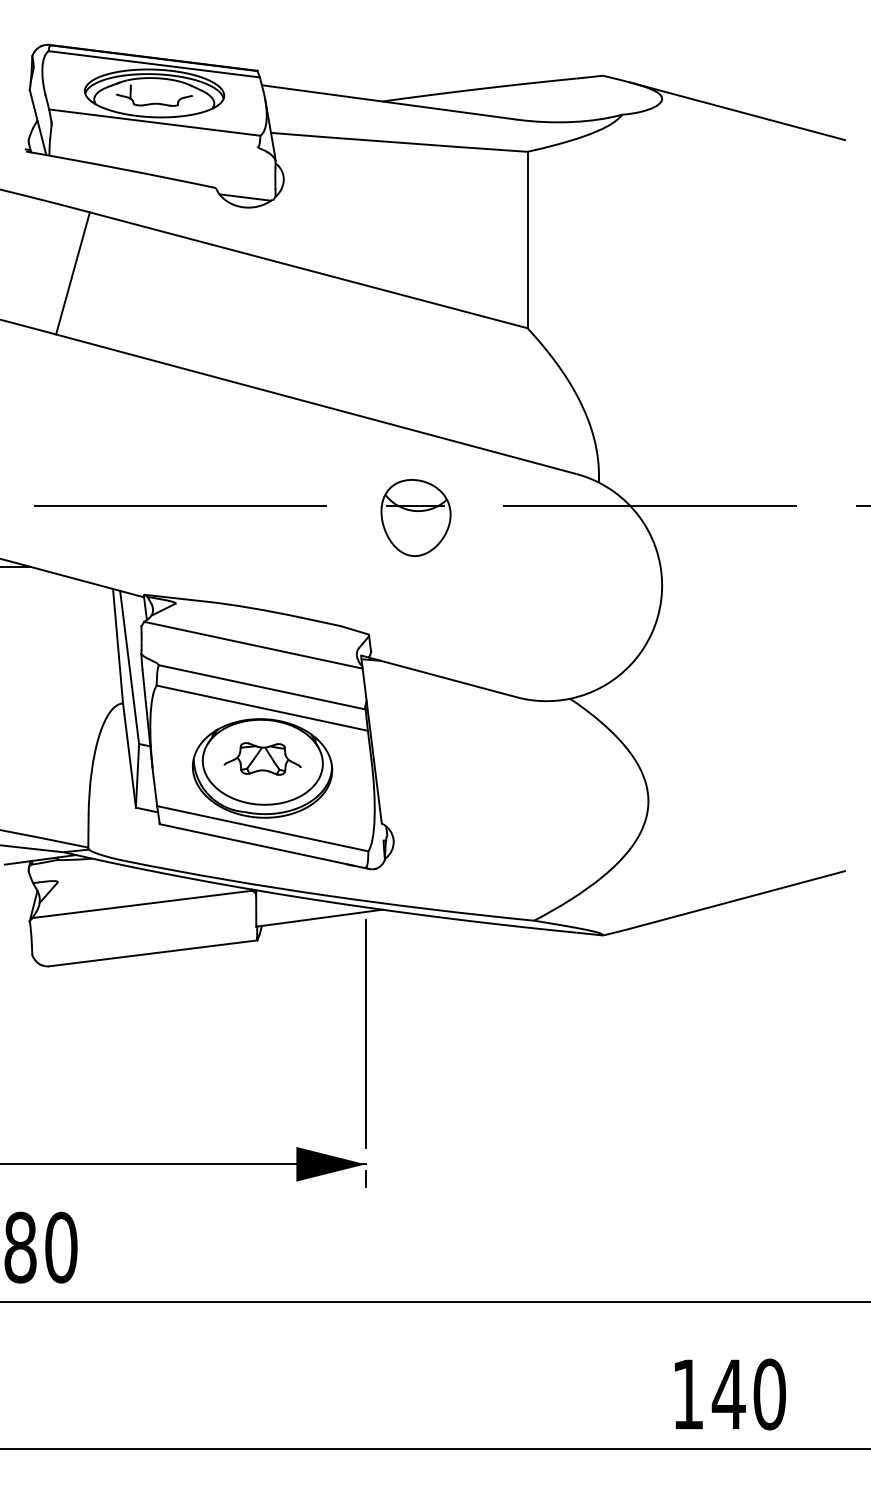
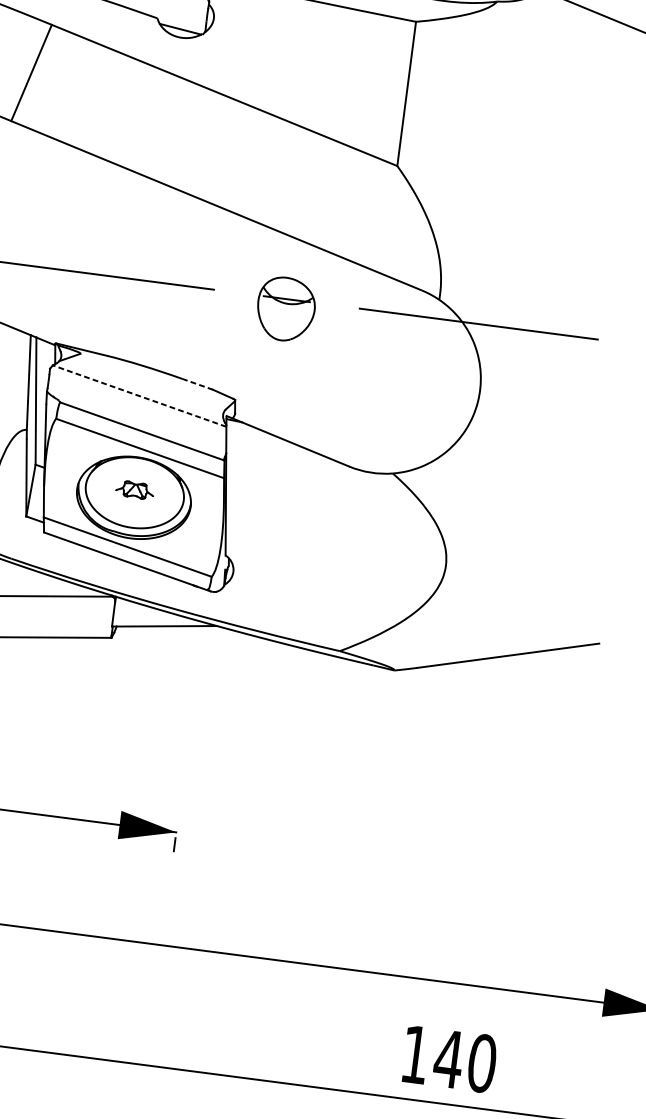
line: (321, 621) -> (197, 383), solid -> dashed
line: (253, 645) -> (139, 396), solid -> dashed
part: (262, 758) -> (134, 489), size x0.6
line: (365, 1033) -> (190, 725), removed

